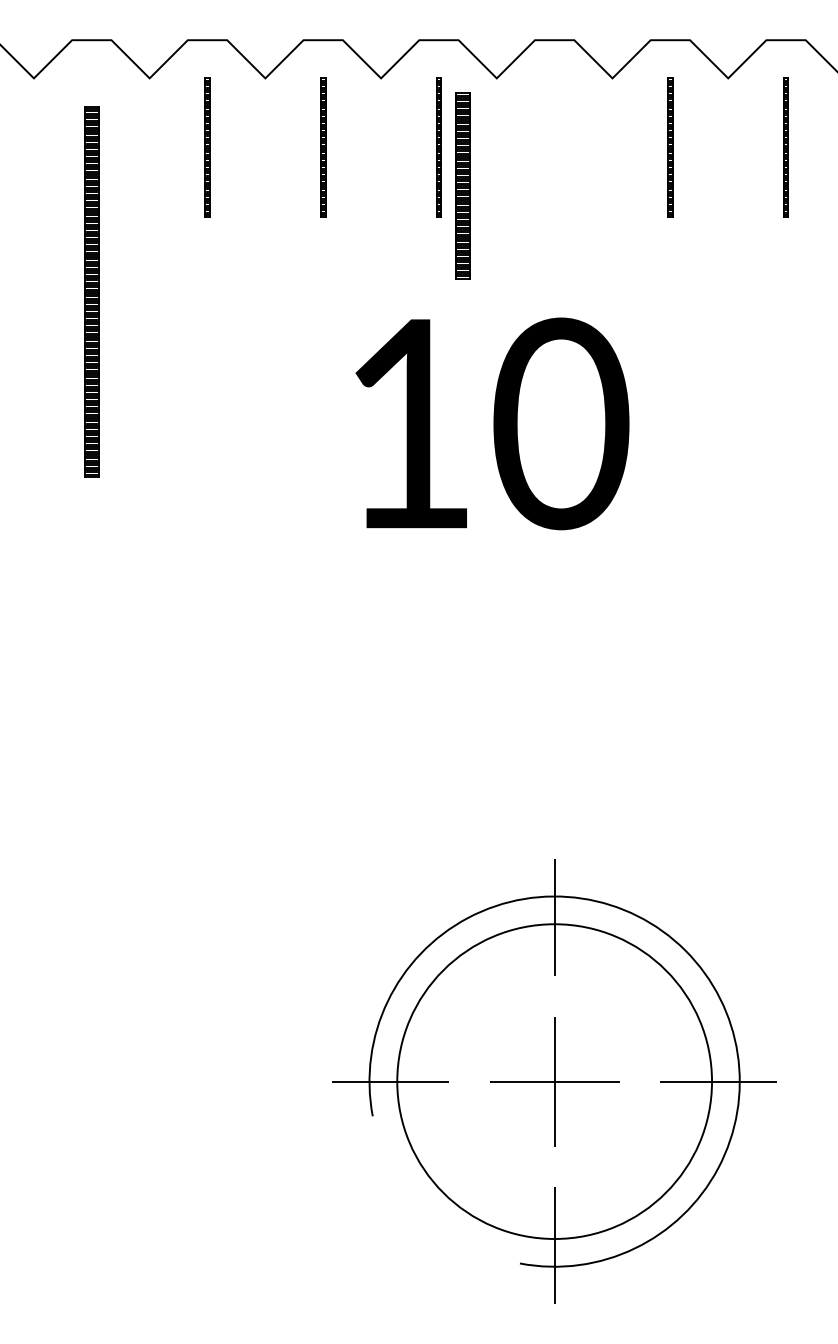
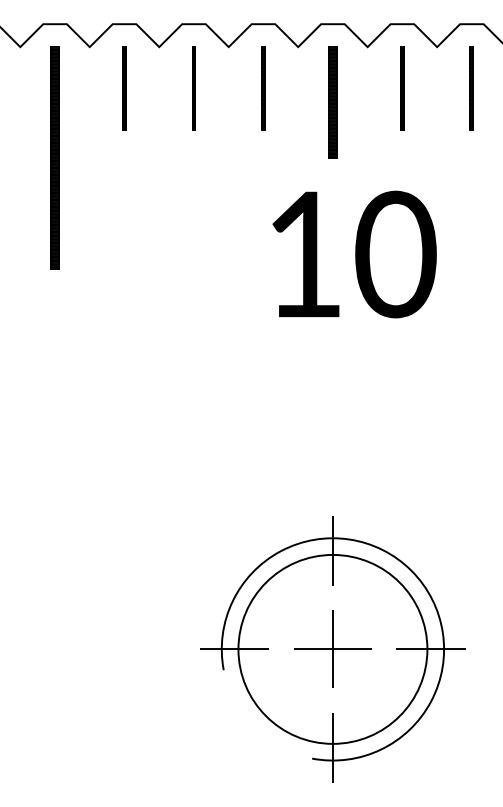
part: (462, 185) -> (332, 102), moved
part: (90, 290) -> (54, 157), moved
text: (492, 423) -> (354, 254), moved

